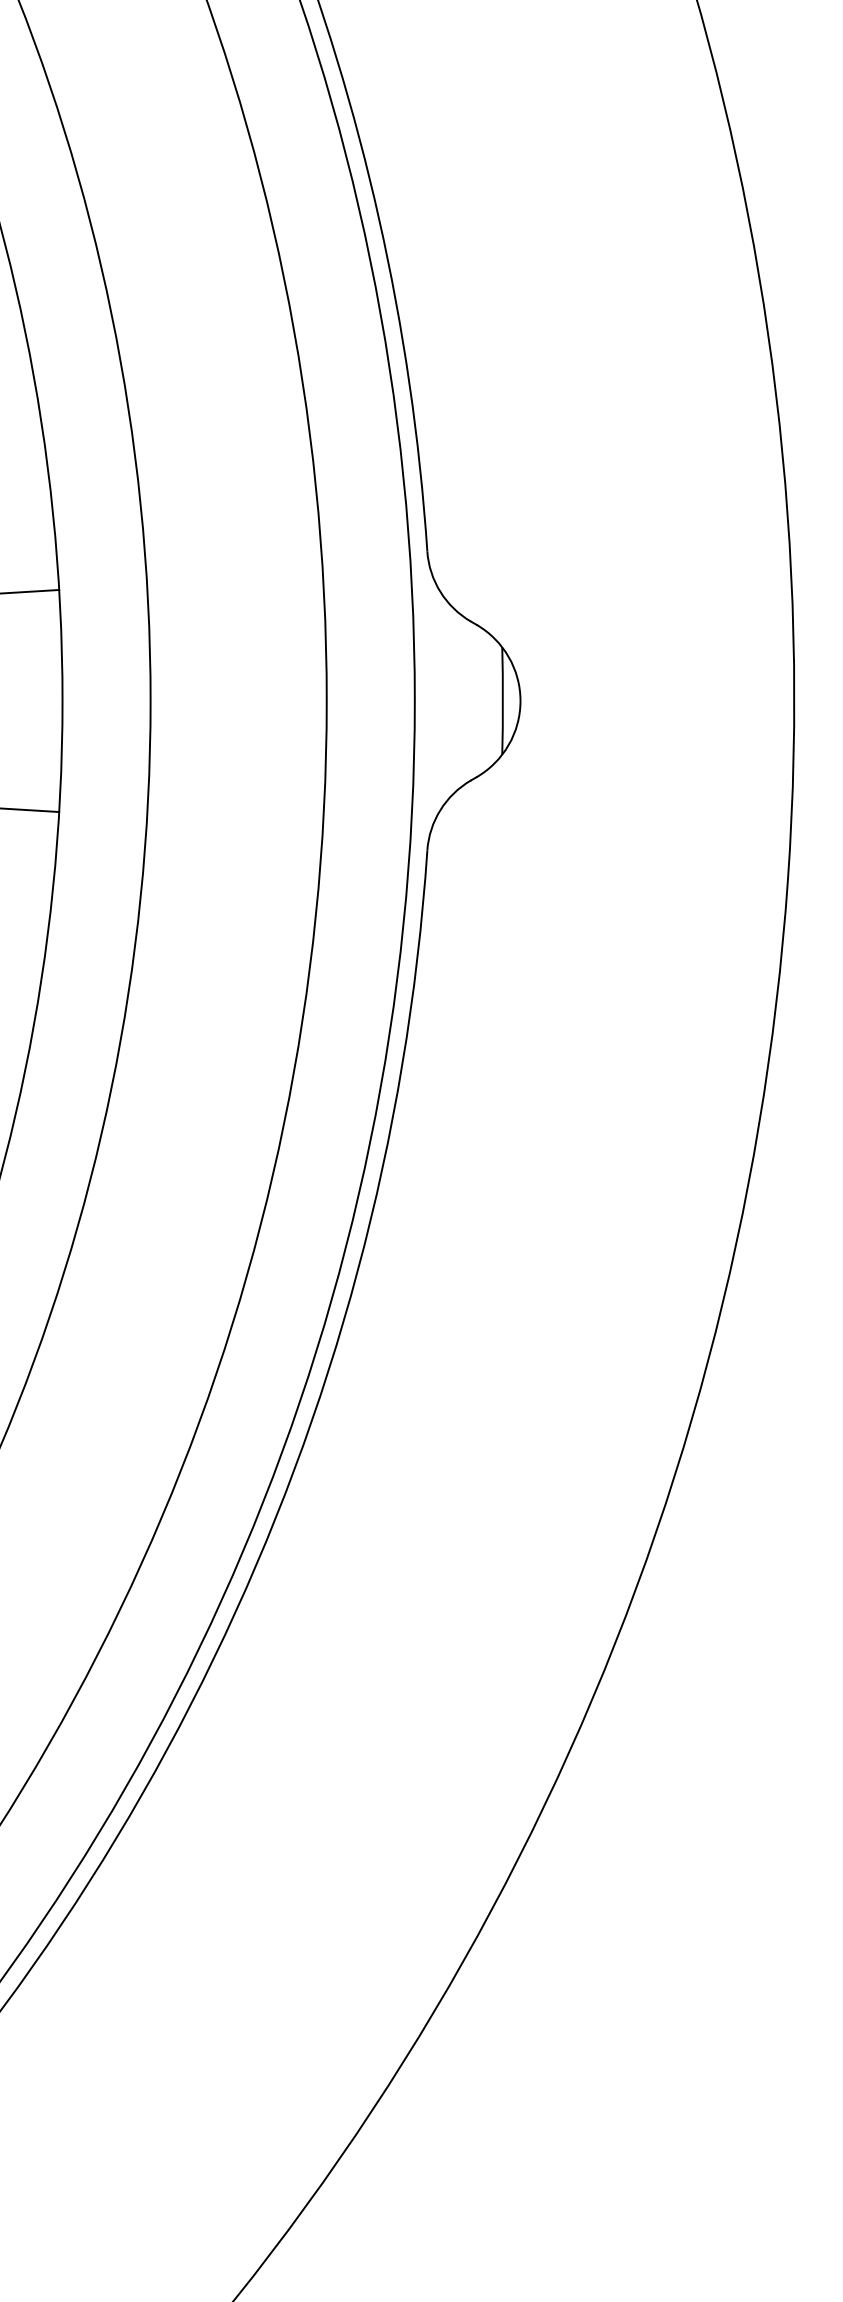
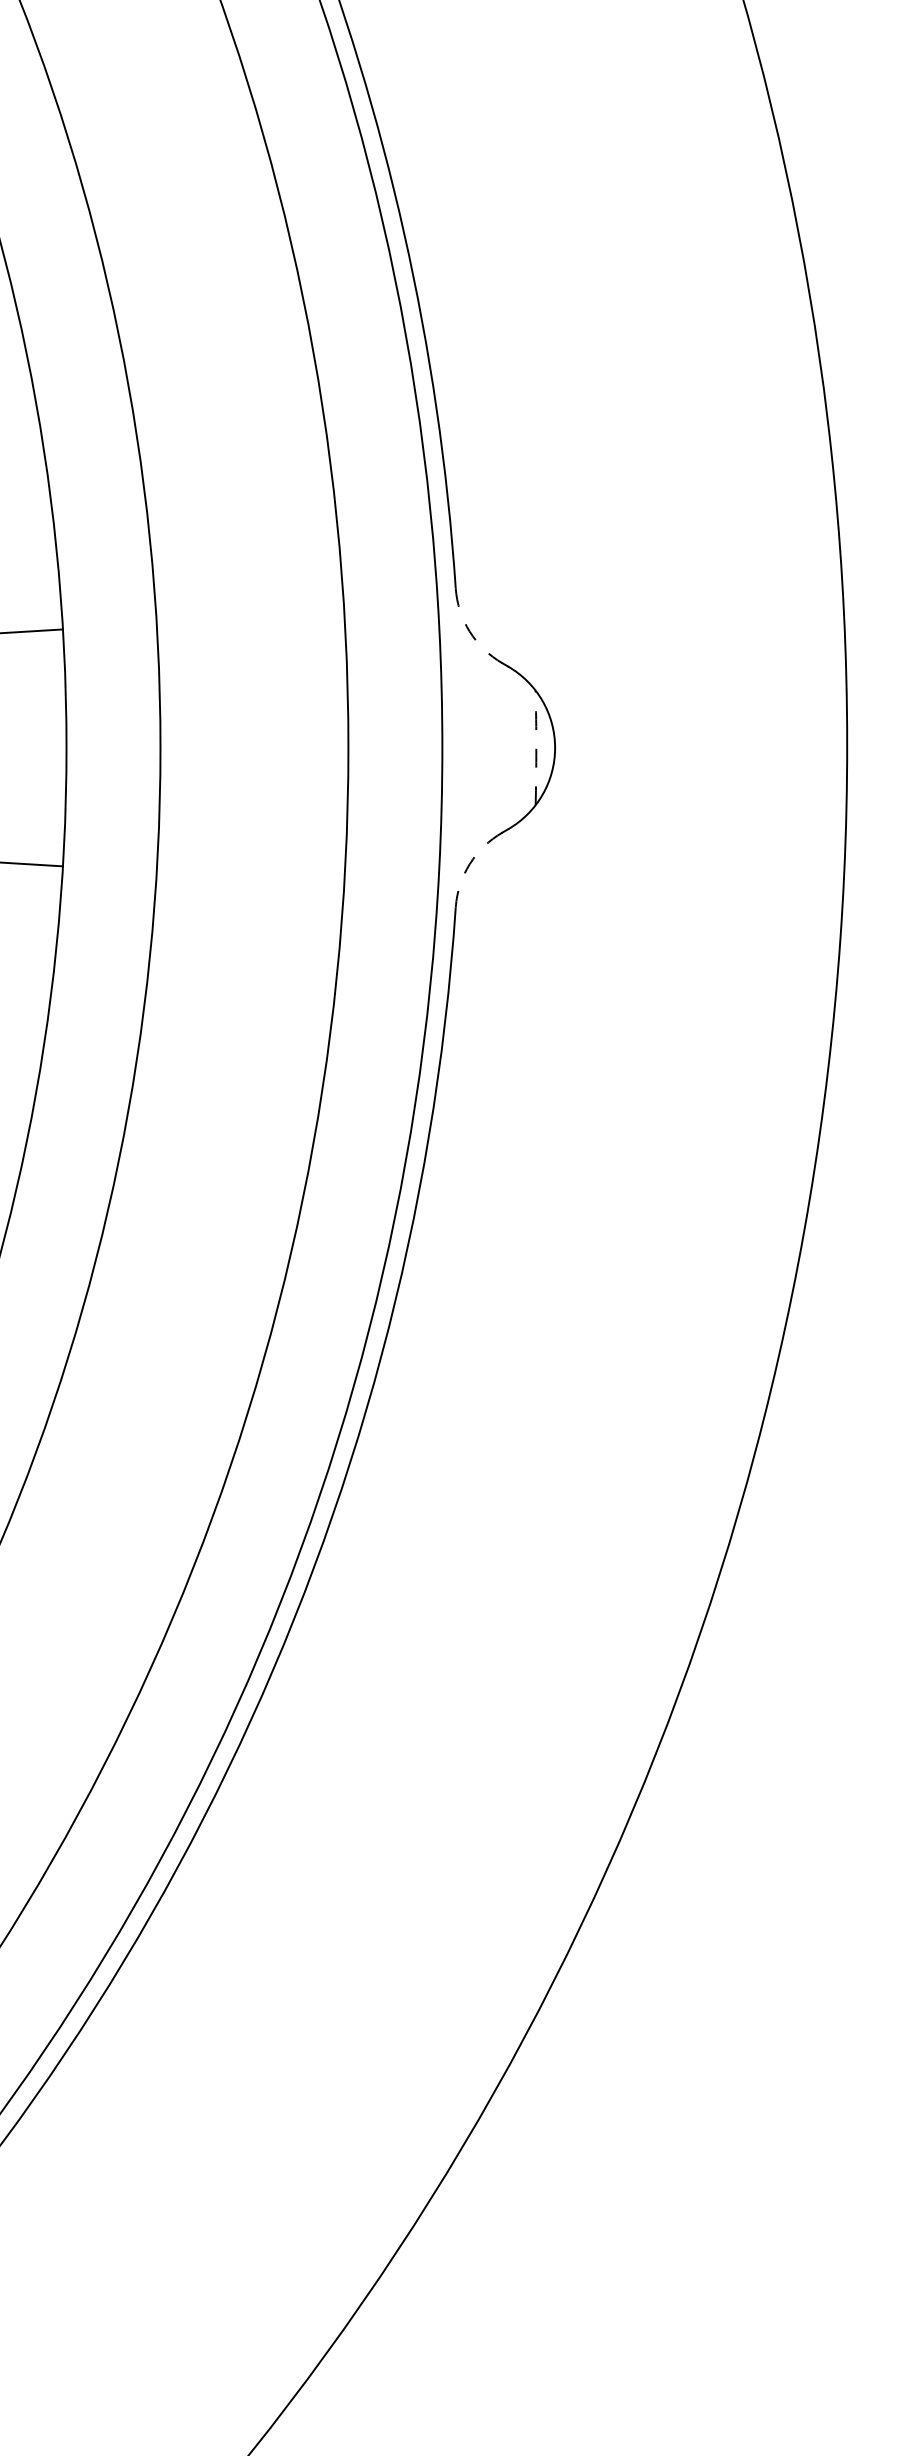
arc: (440, 591) -> (469, 631), solid -> dashed
arc: (503, 700) -> (536, 747), solid -> dashed
arc: (440, 810) -> (469, 864), solid -> dashed

